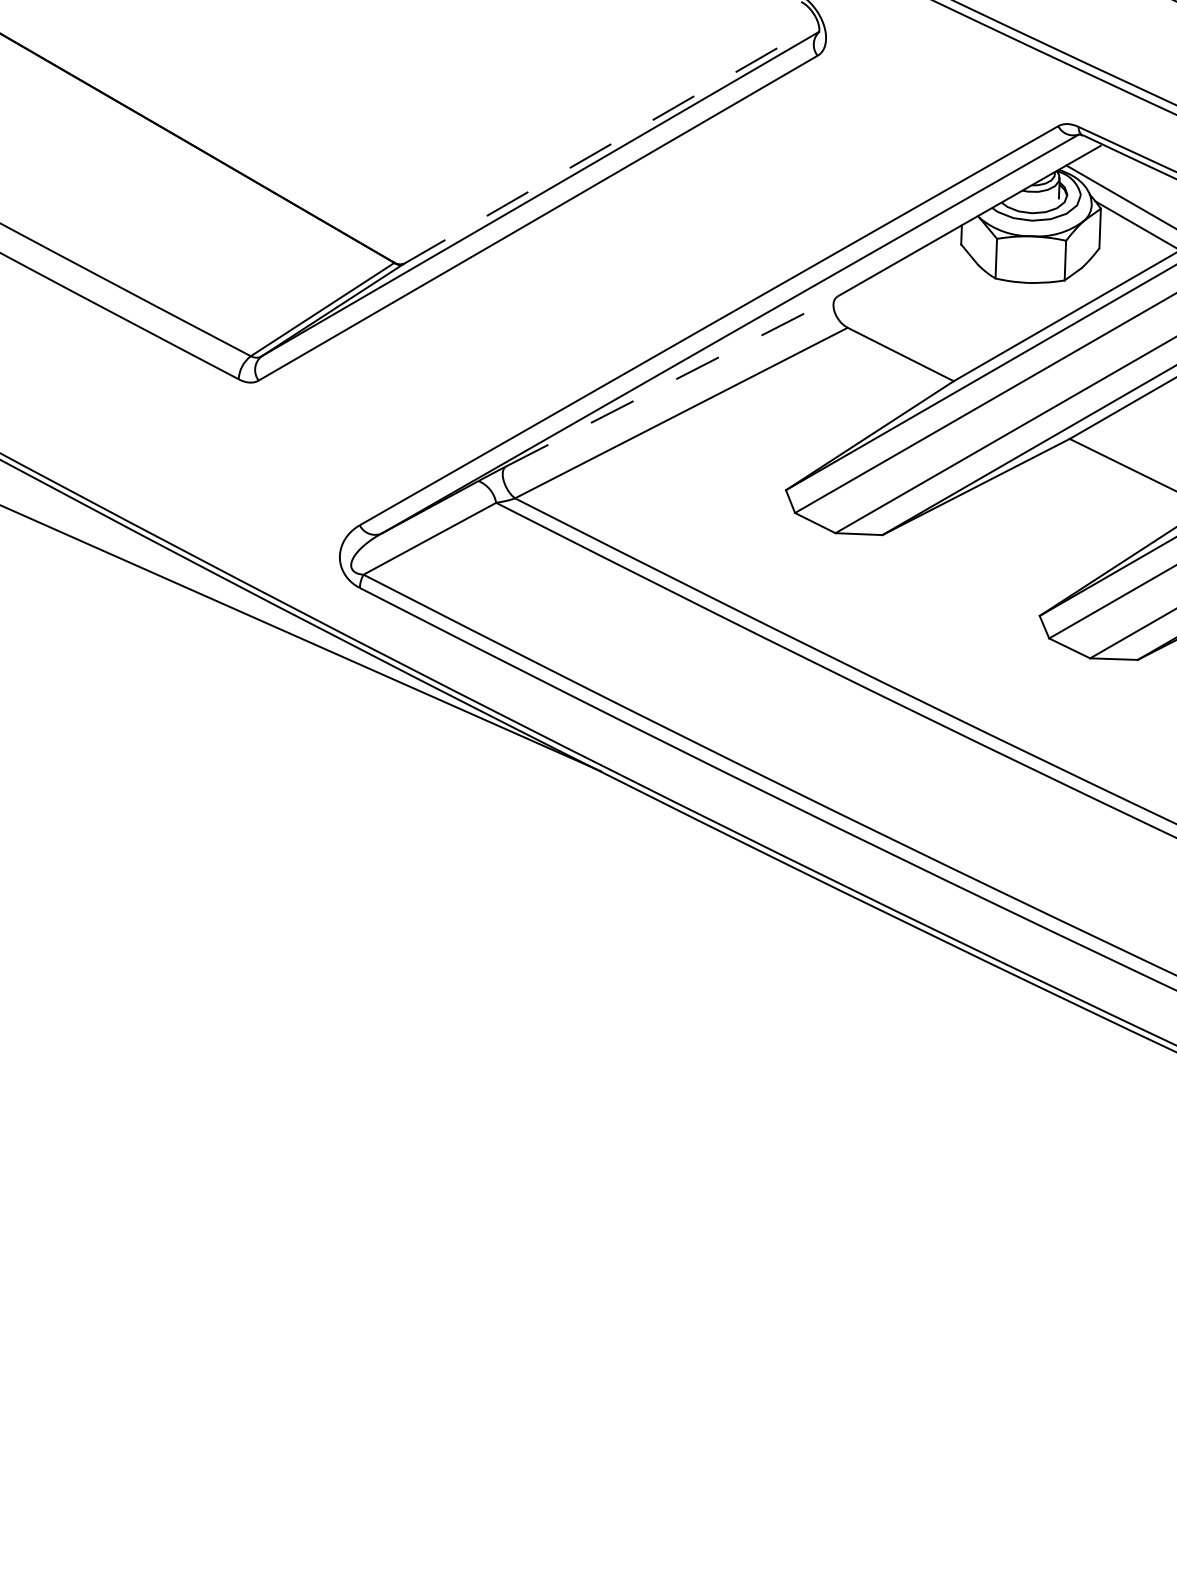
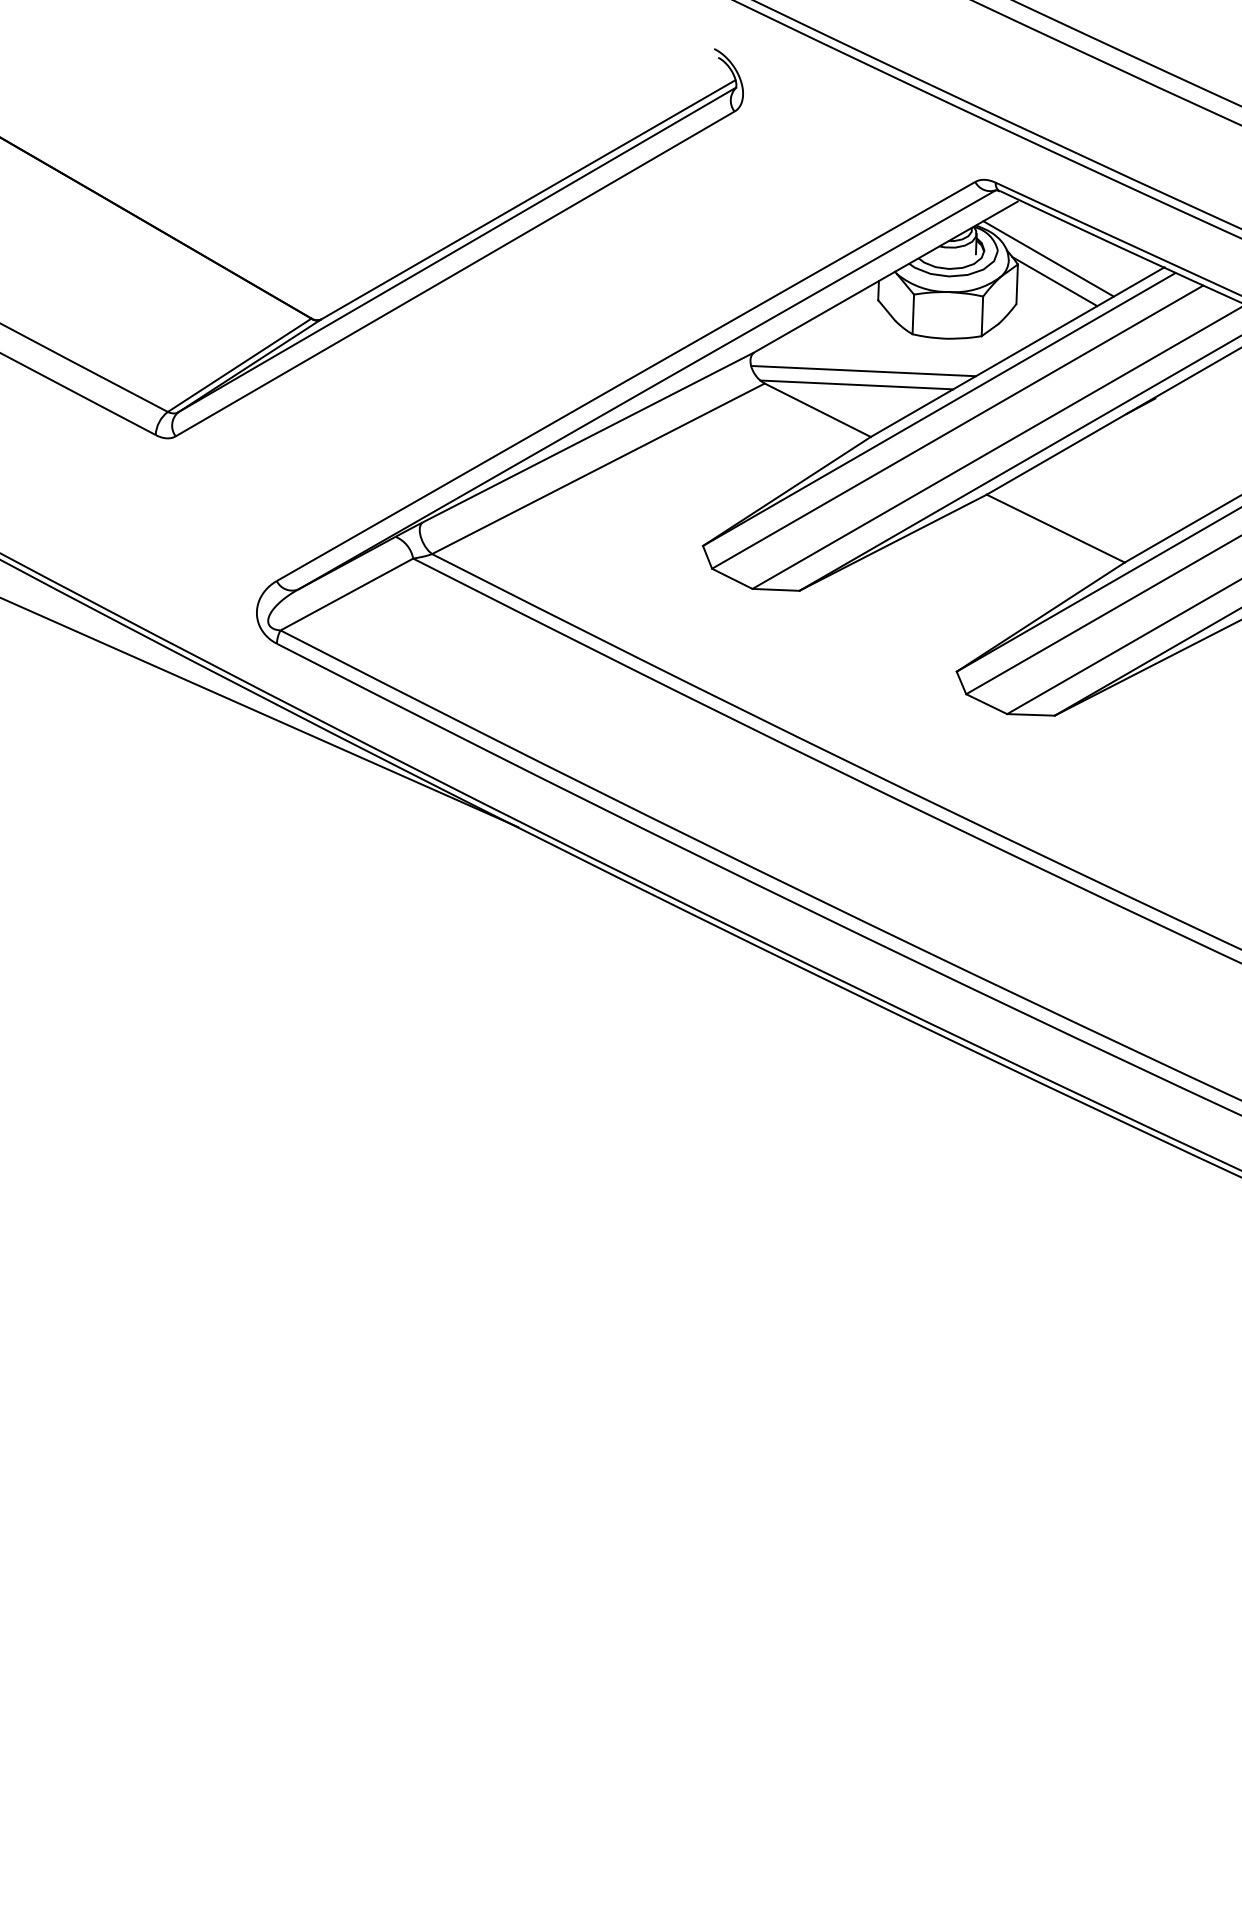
line: (611, 143) -> (528, 199), dashed -> solid
line: (946, 314) -> (863, 370), added
line: (939, 328) -> (856, 384), added
line: (671, 381) -> (588, 437), dashed -> solid

